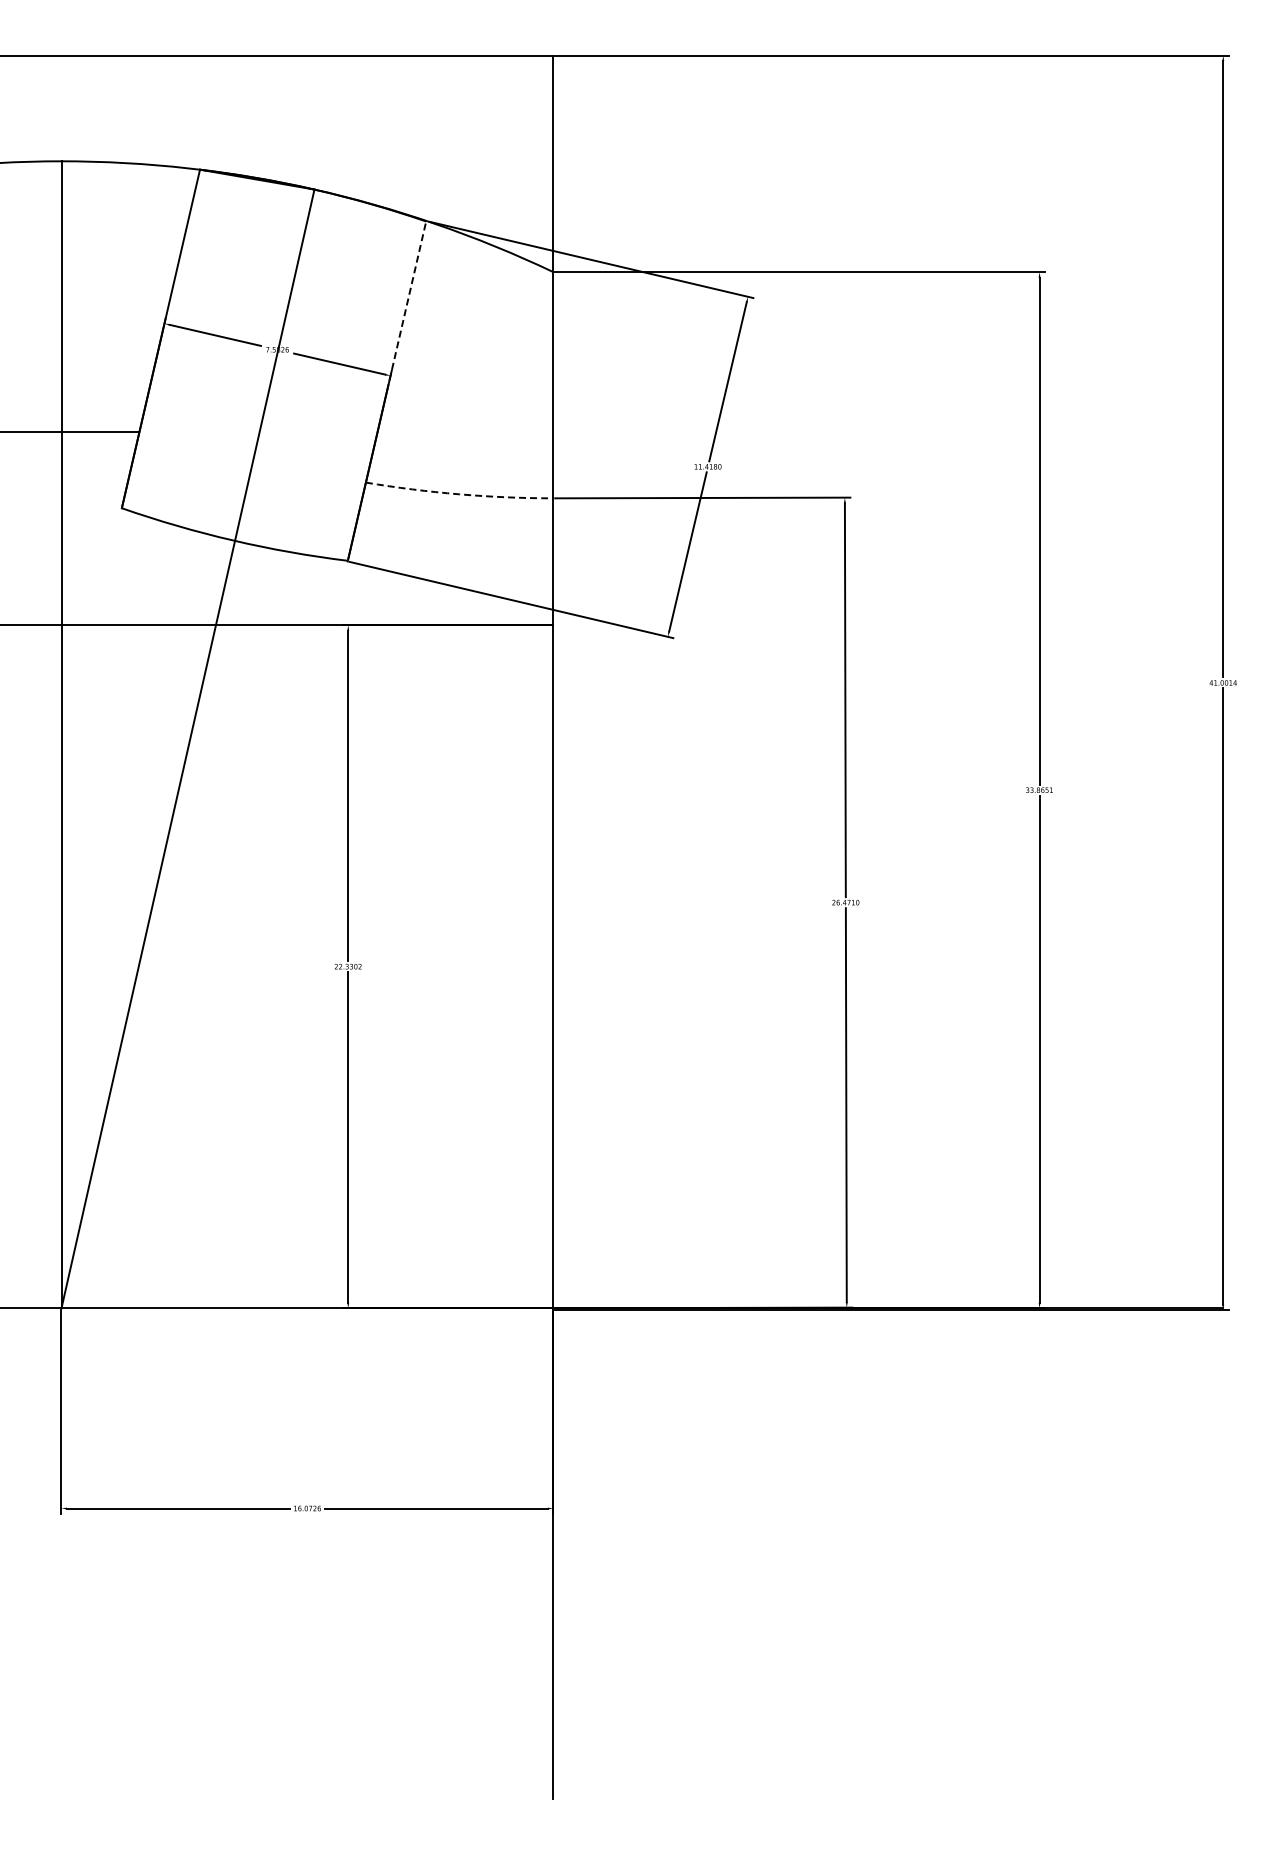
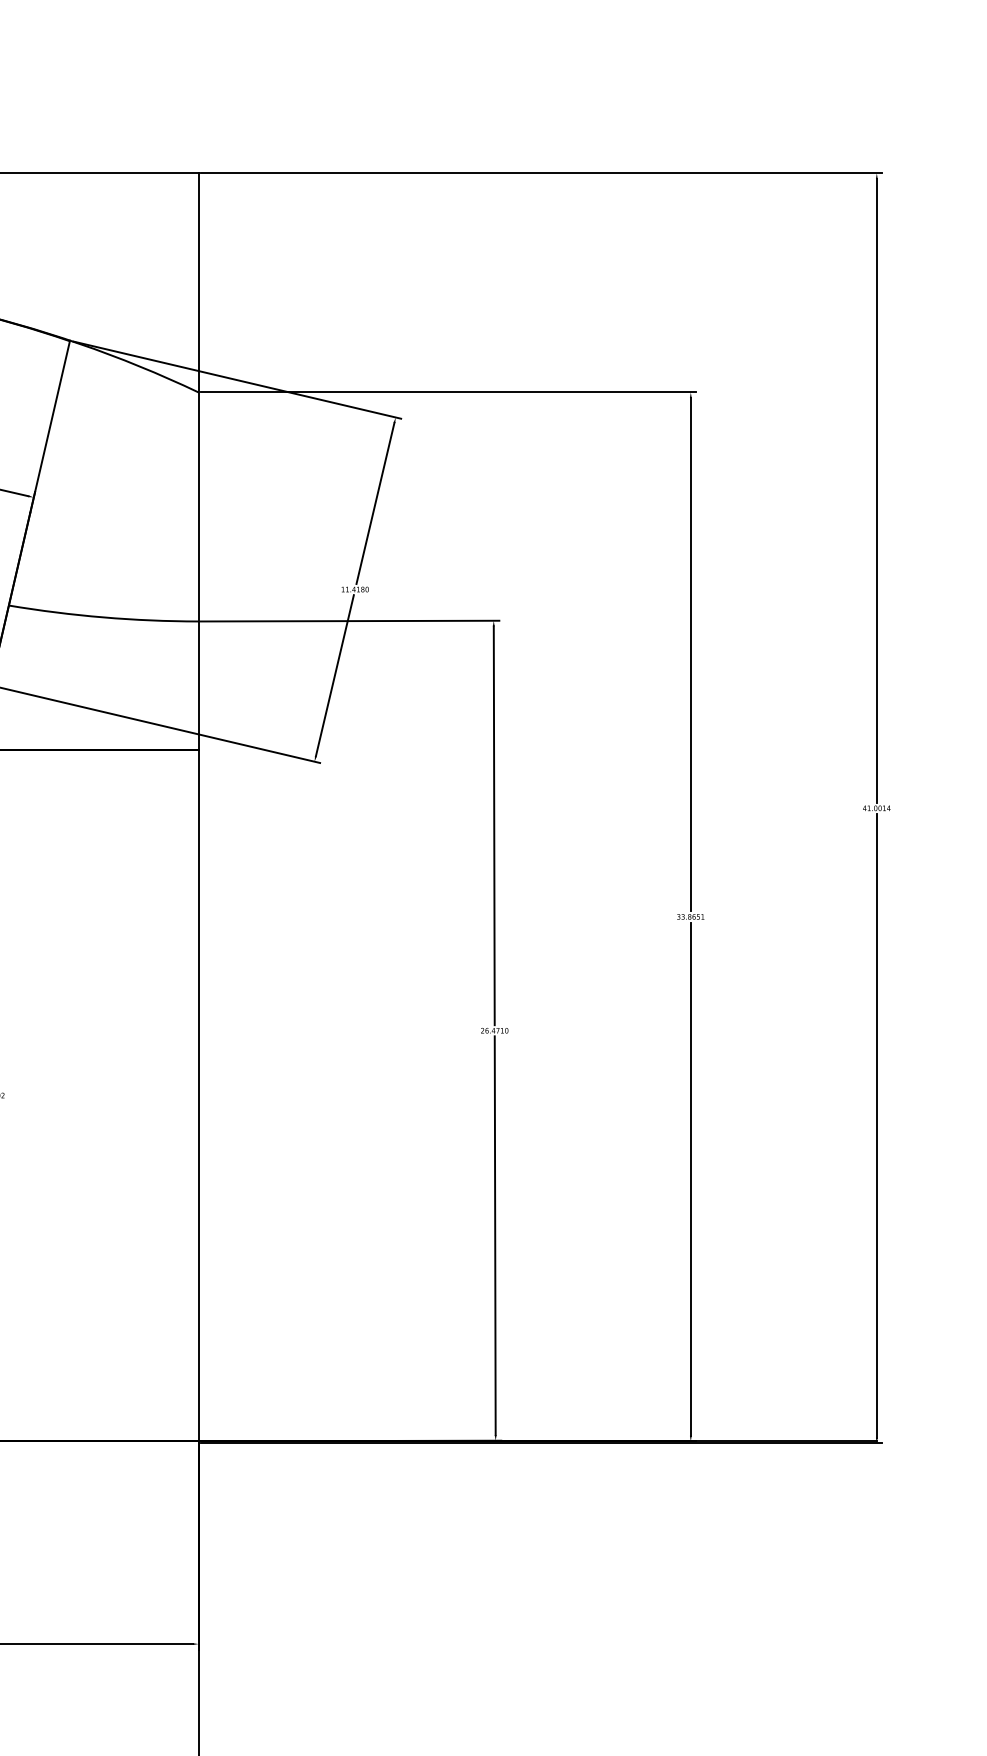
line: (406, 305) -> (49, 426), dashed -> solid
arc: (459, 494) -> (103, 617), dashed -> solid

